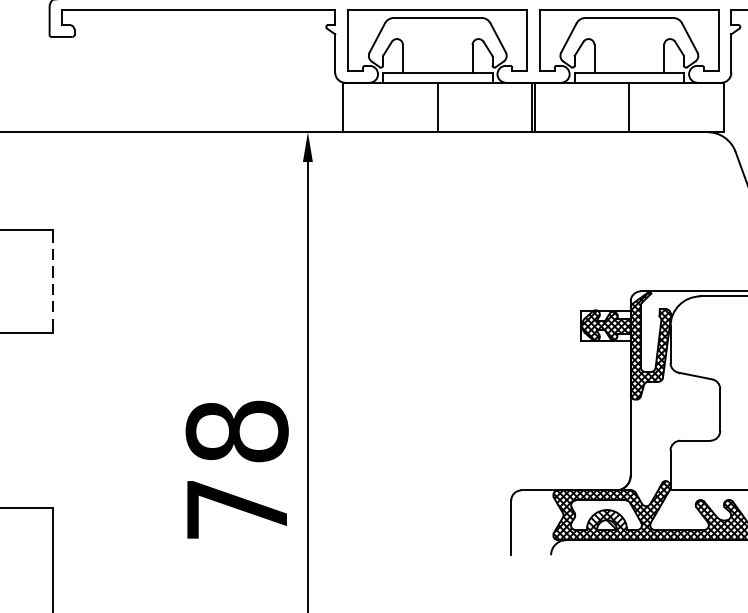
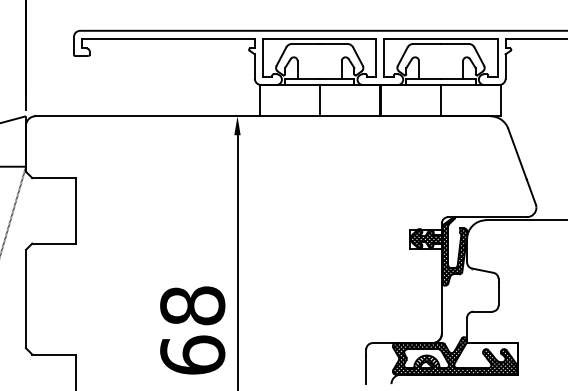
line: (53, 280) -> (76, 210), dashed -> solid
text: (236, 508) -> (192, 354), 78 -> 68

